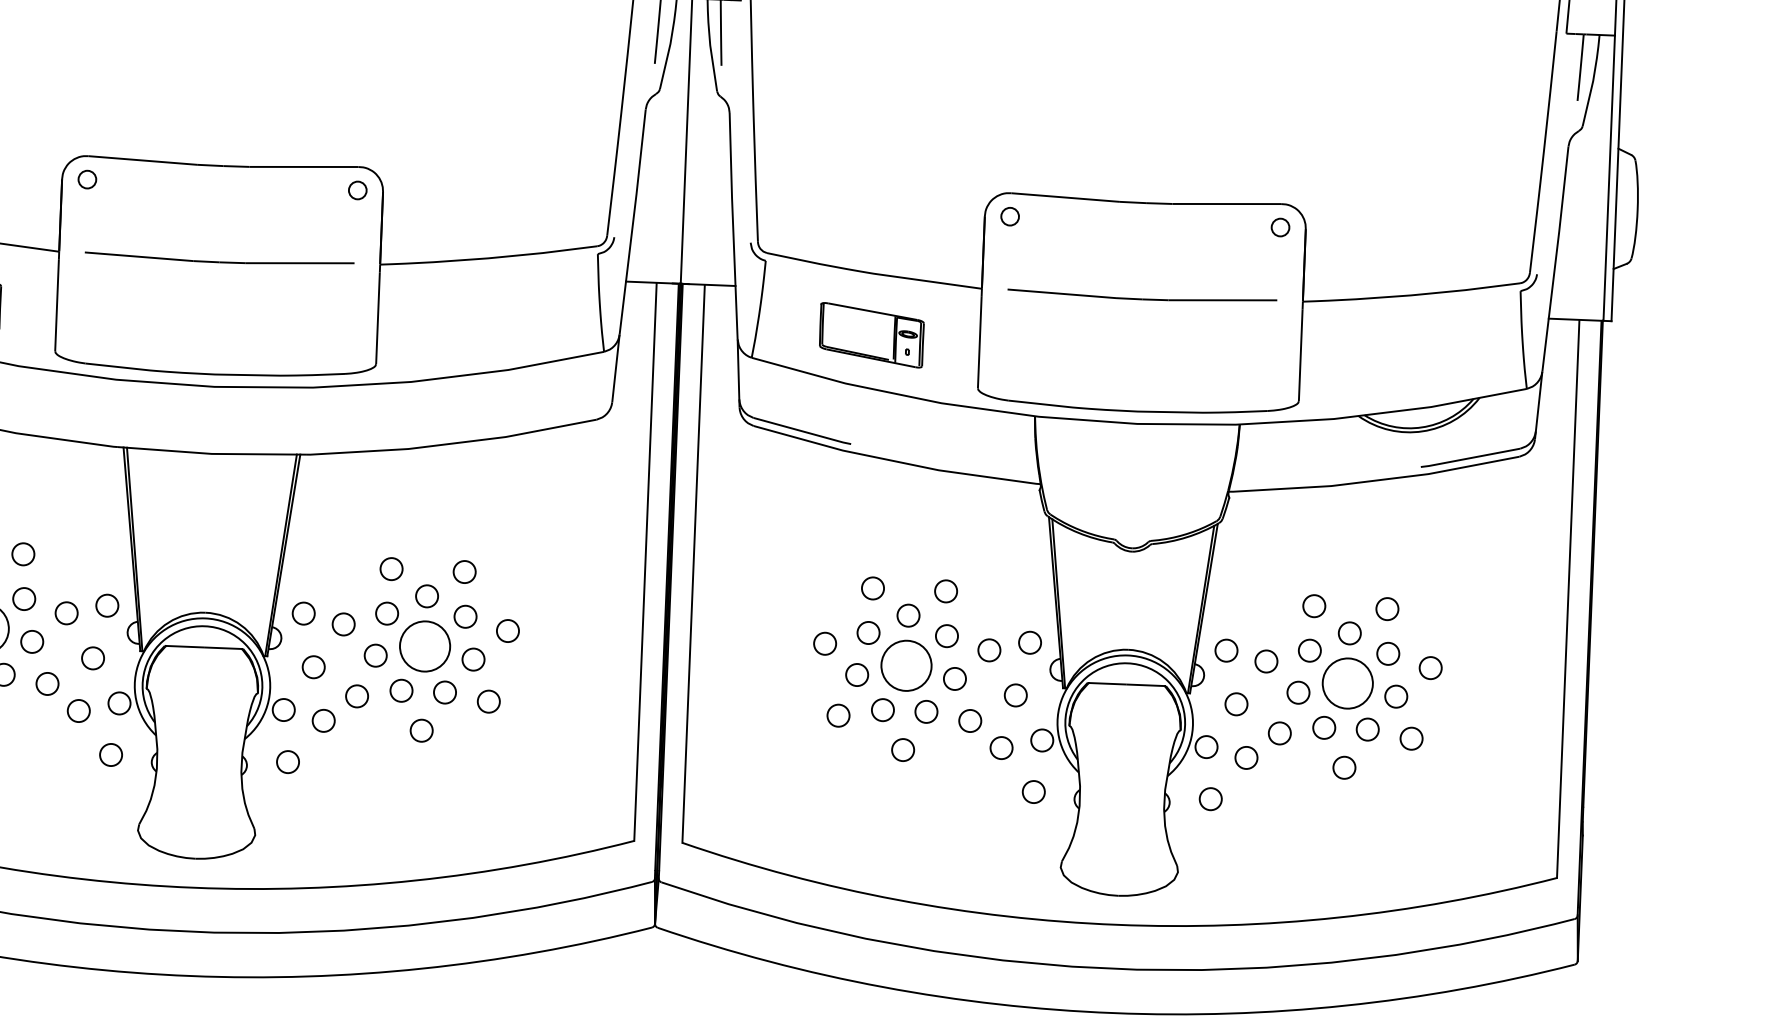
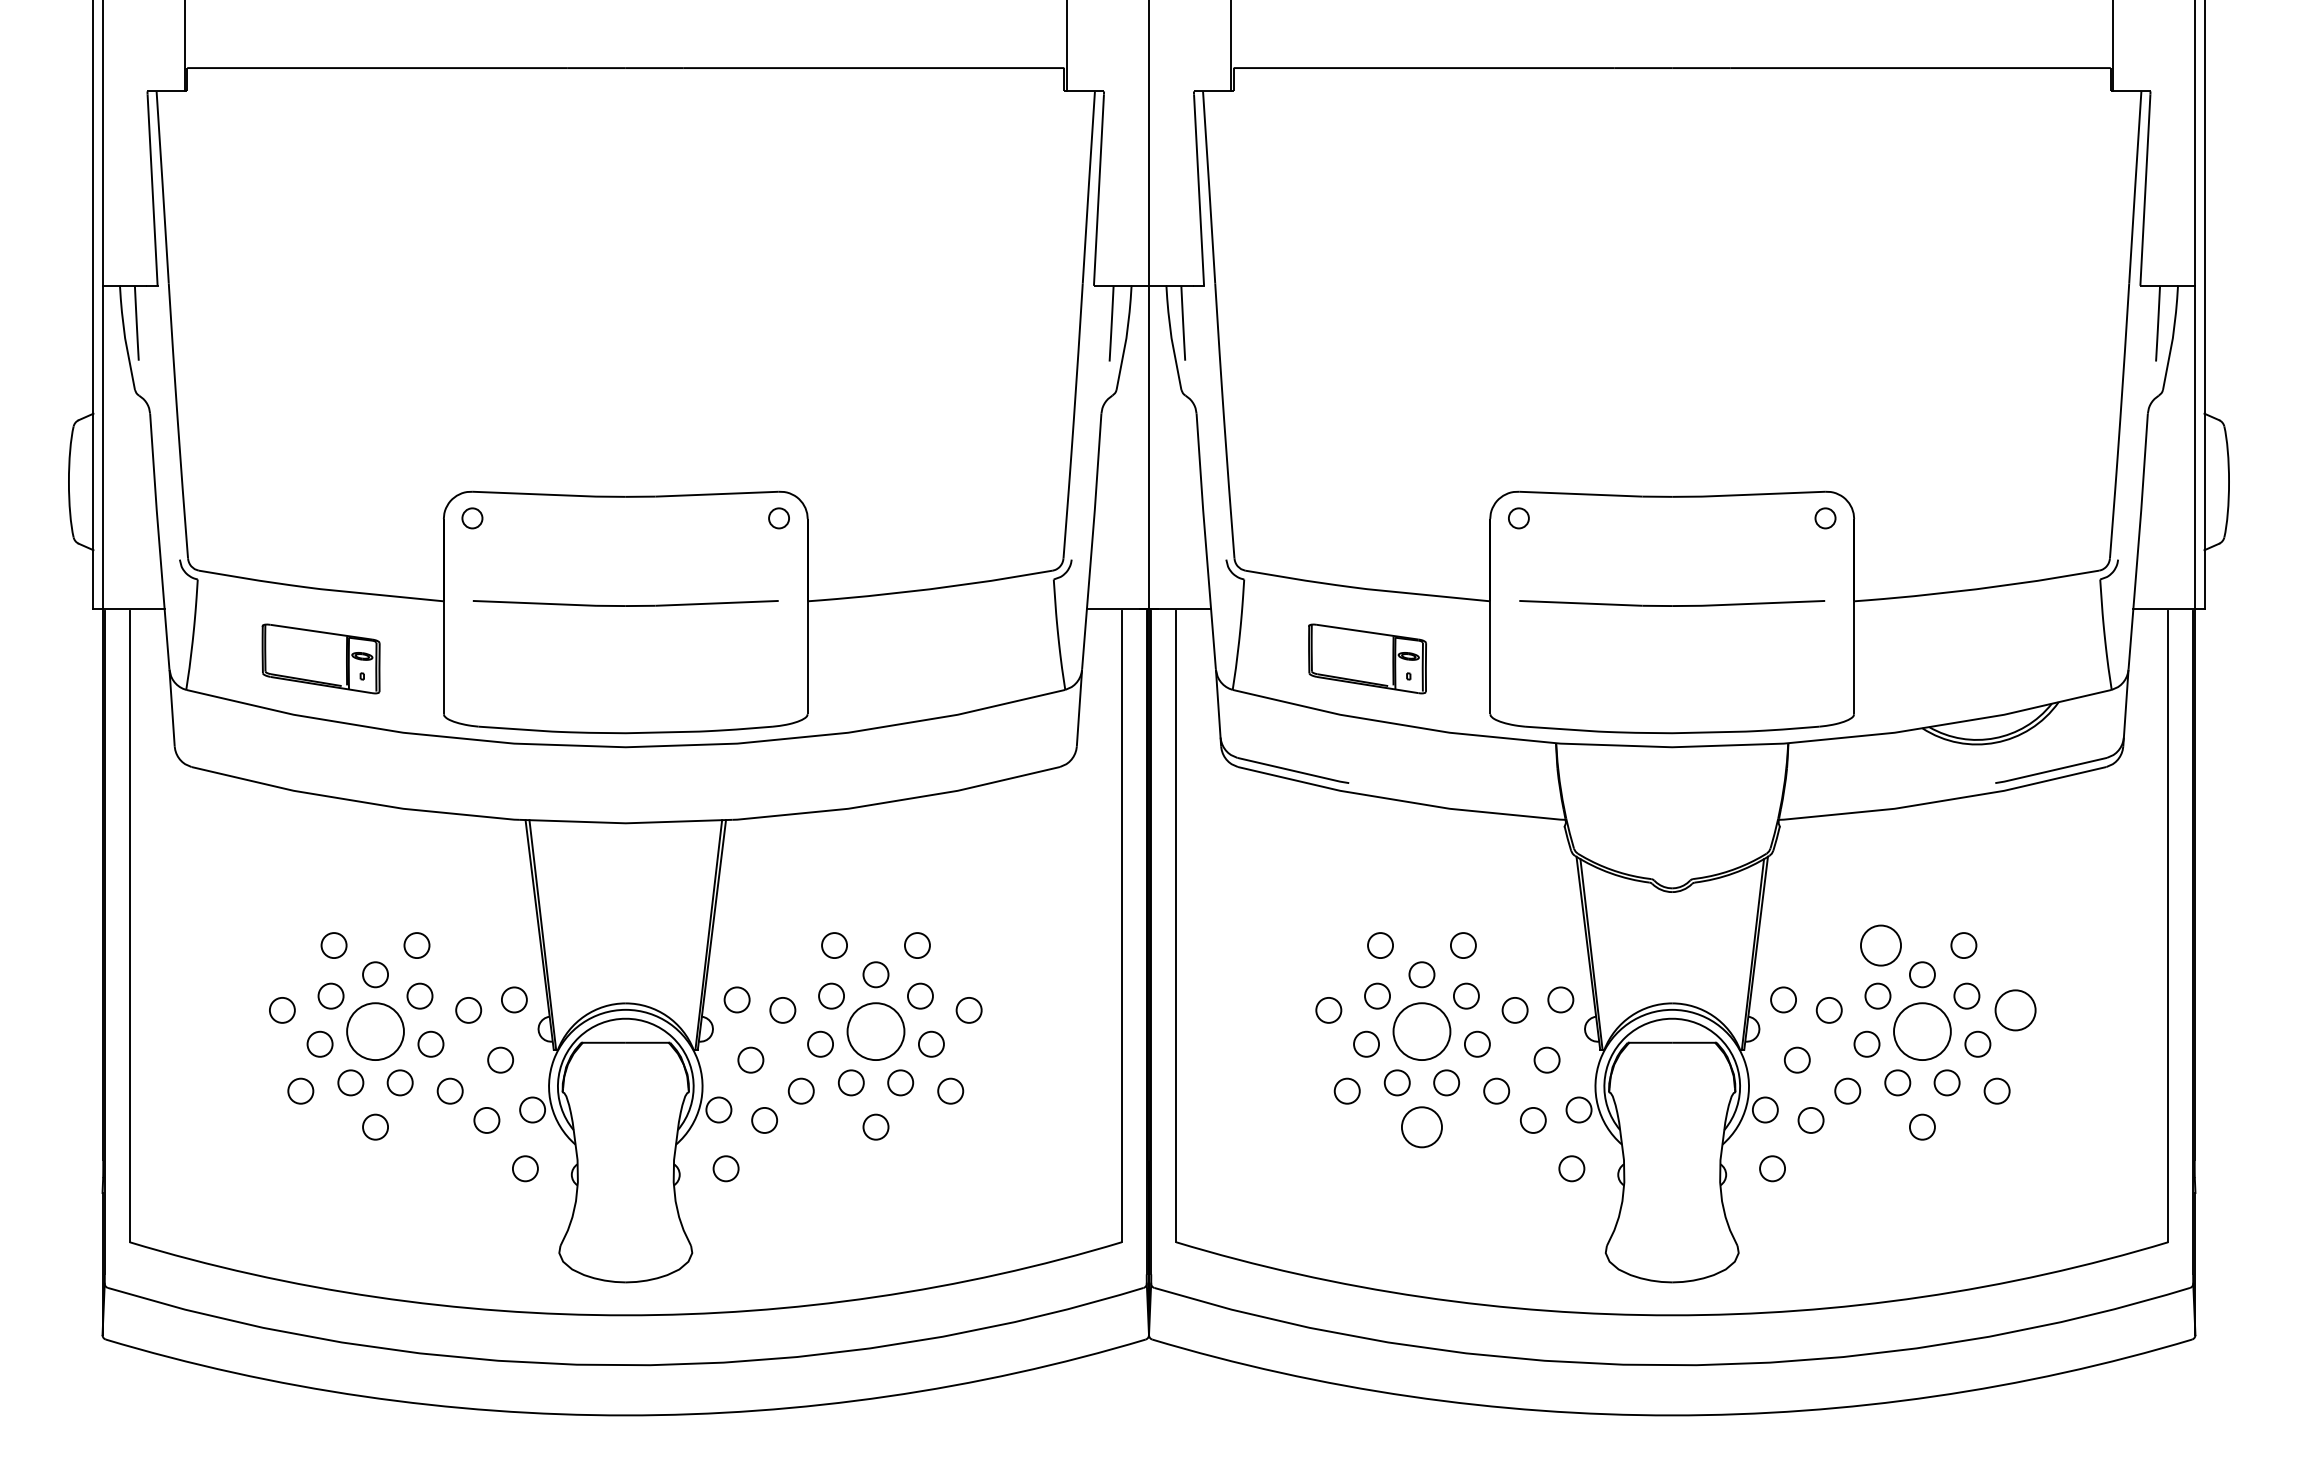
circle: (1313, 606) -> (1880, 945), size x1.6
circle: (1430, 667) -> (2015, 1009), size x1.6
circle: (902, 749) -> (1421, 1126), size x1.6

